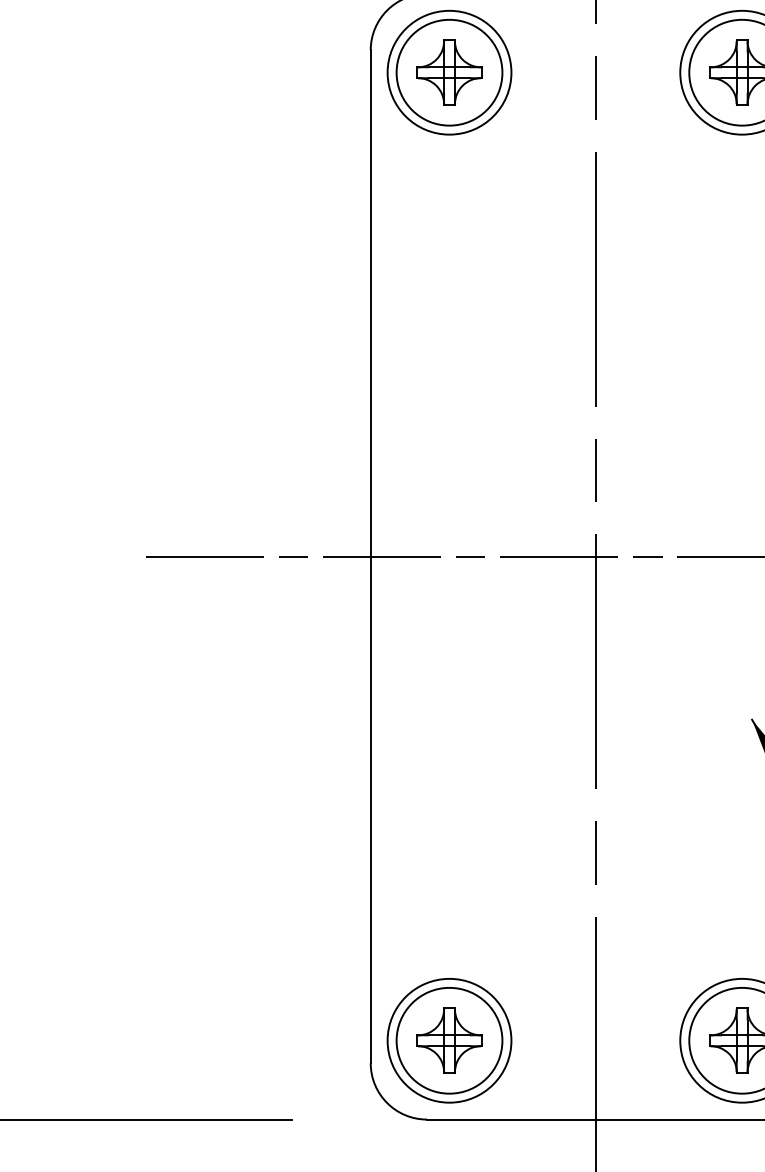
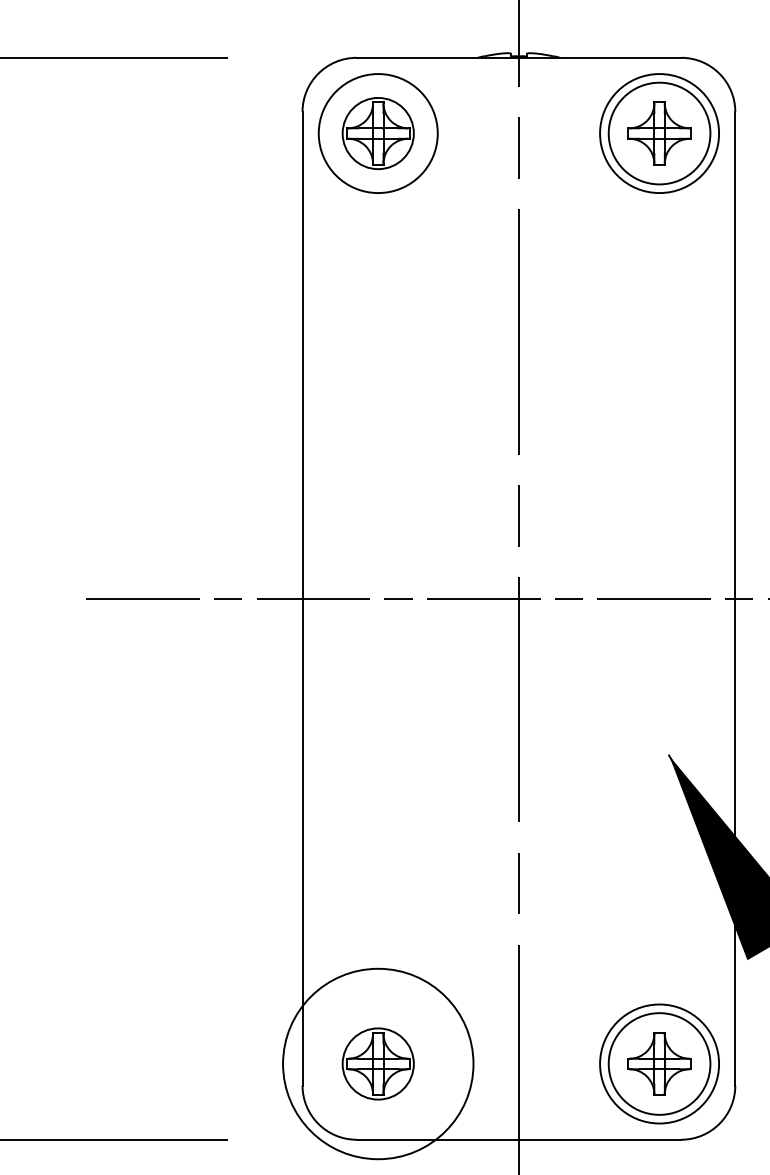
circle: (449, 72) -> (378, 133), size x0.7
circle: (448, 1040) -> (377, 1063), size x1.6
circle: (449, 1040) -> (378, 1063), size x0.7

